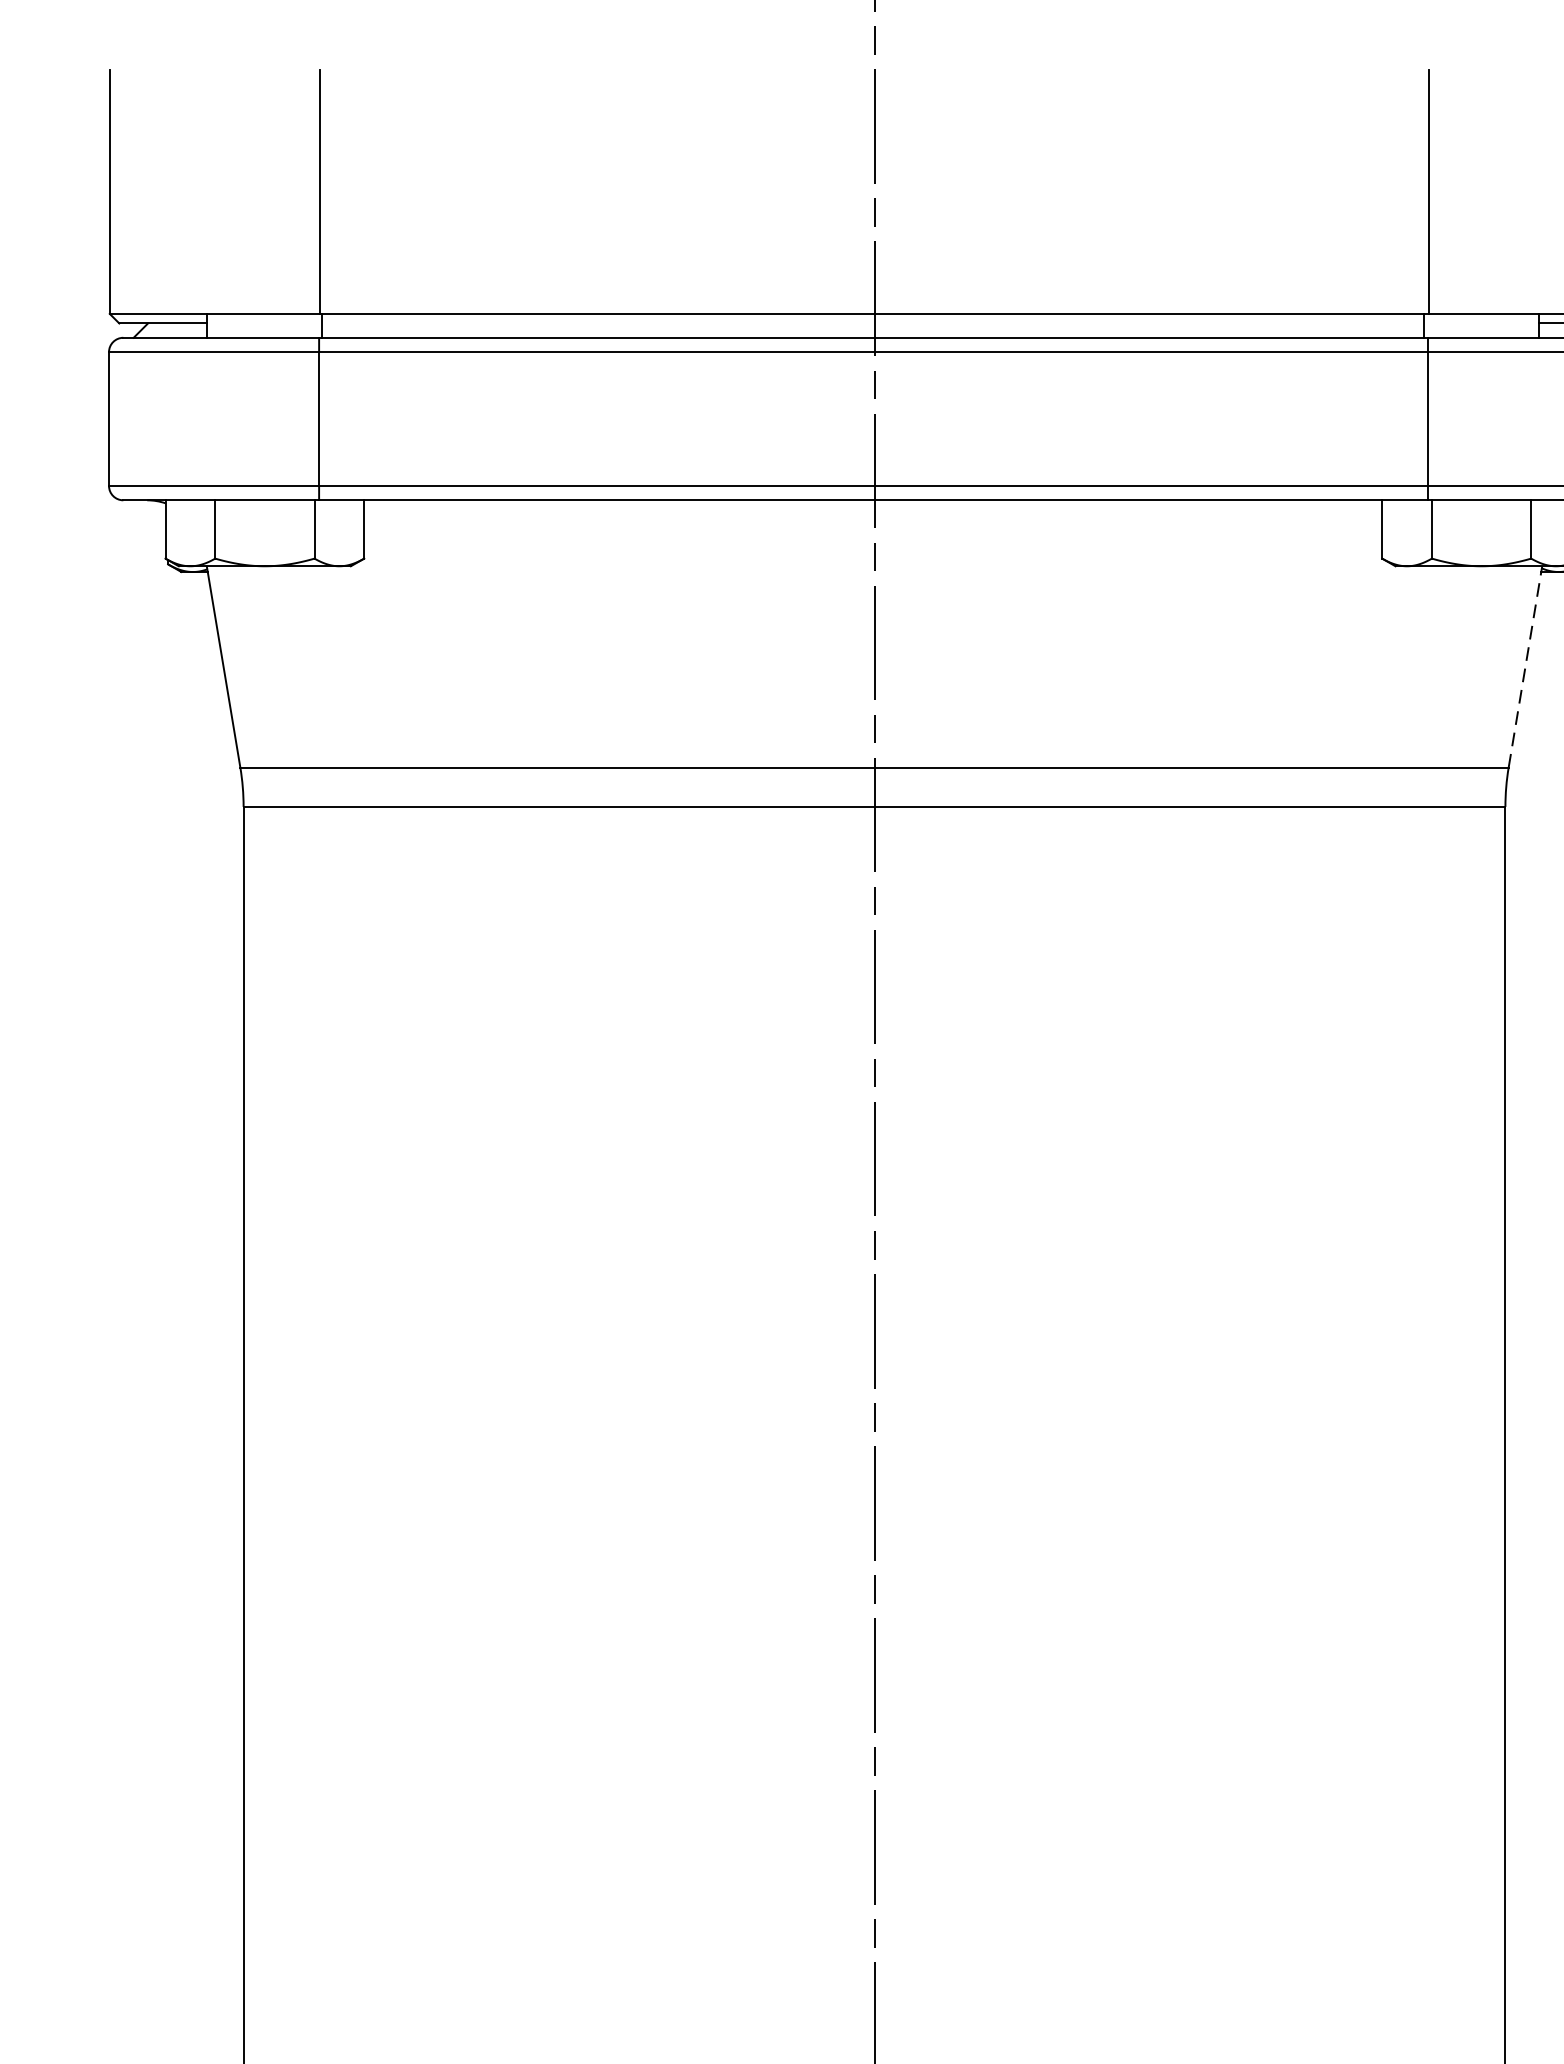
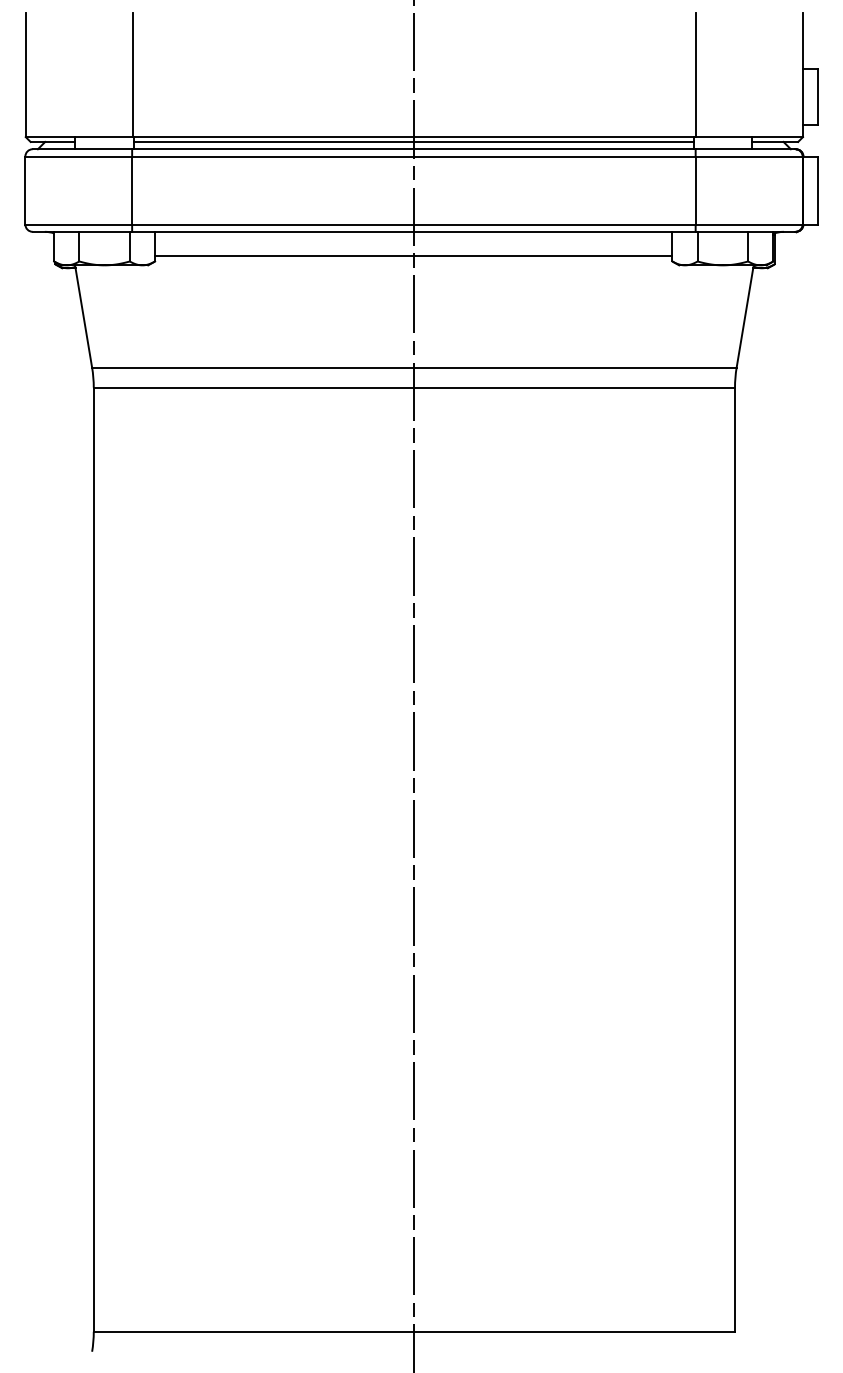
line: (872, 322) -> (413, 141), added
line: (872, 548) -> (413, 256), added
line: (1526, 666) -> (745, 316), dashed -> solid

